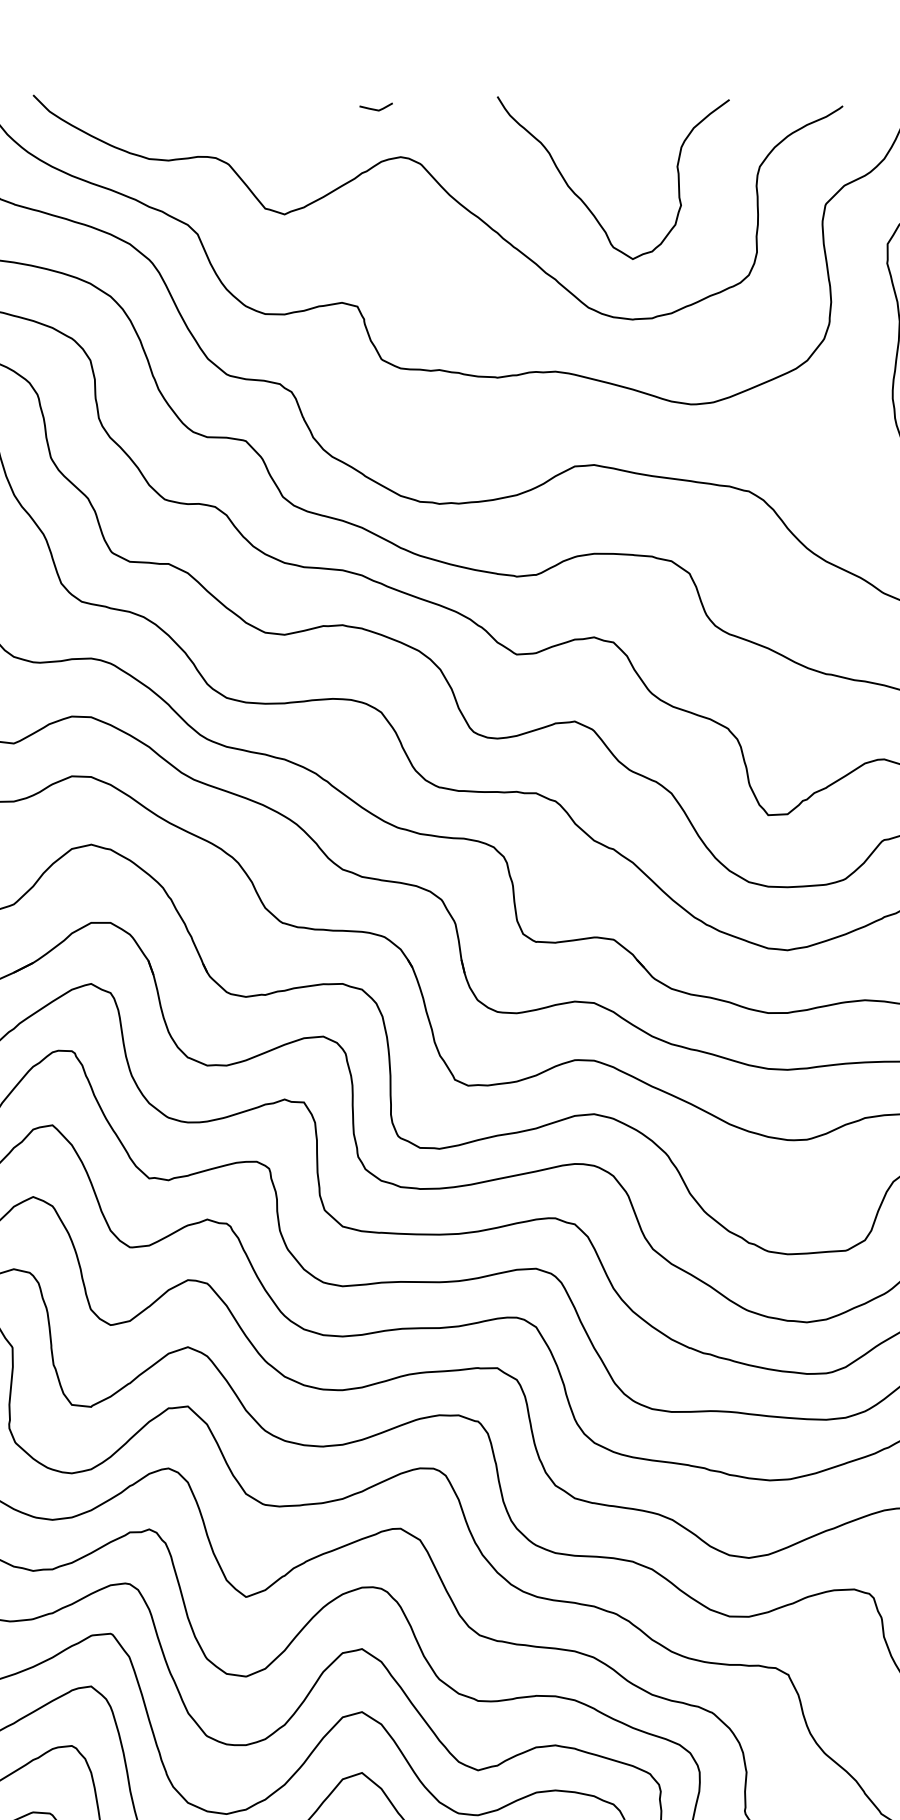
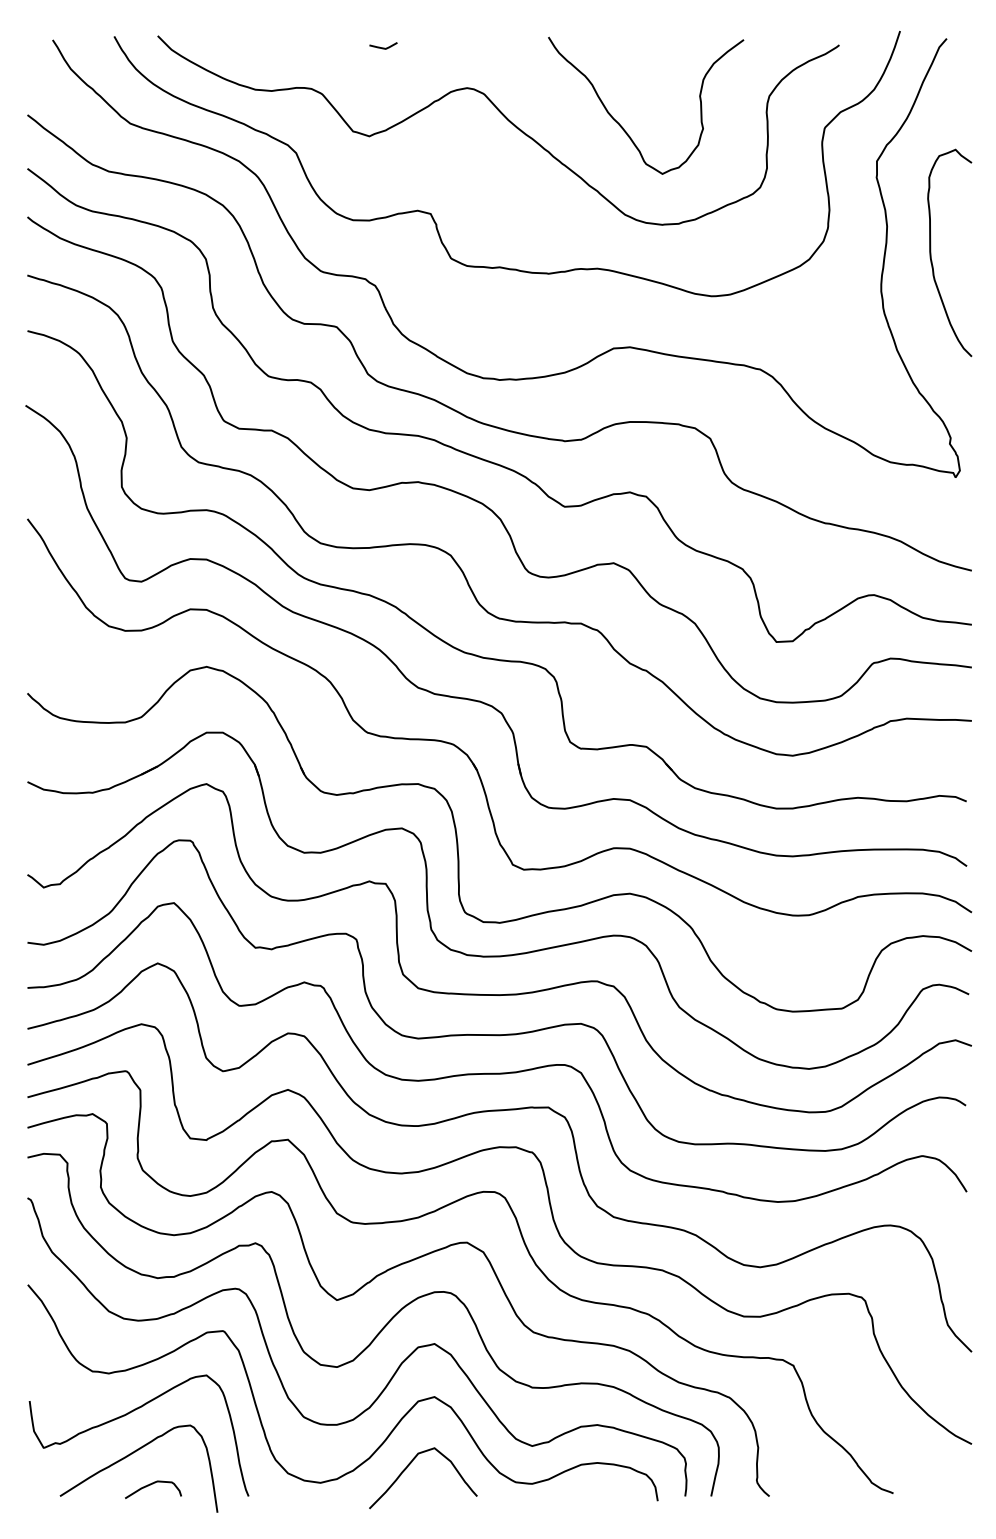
line: (376, 108) -> (383, 47), moved

